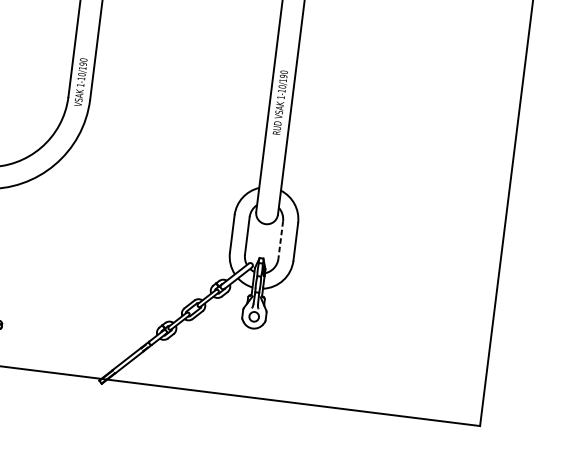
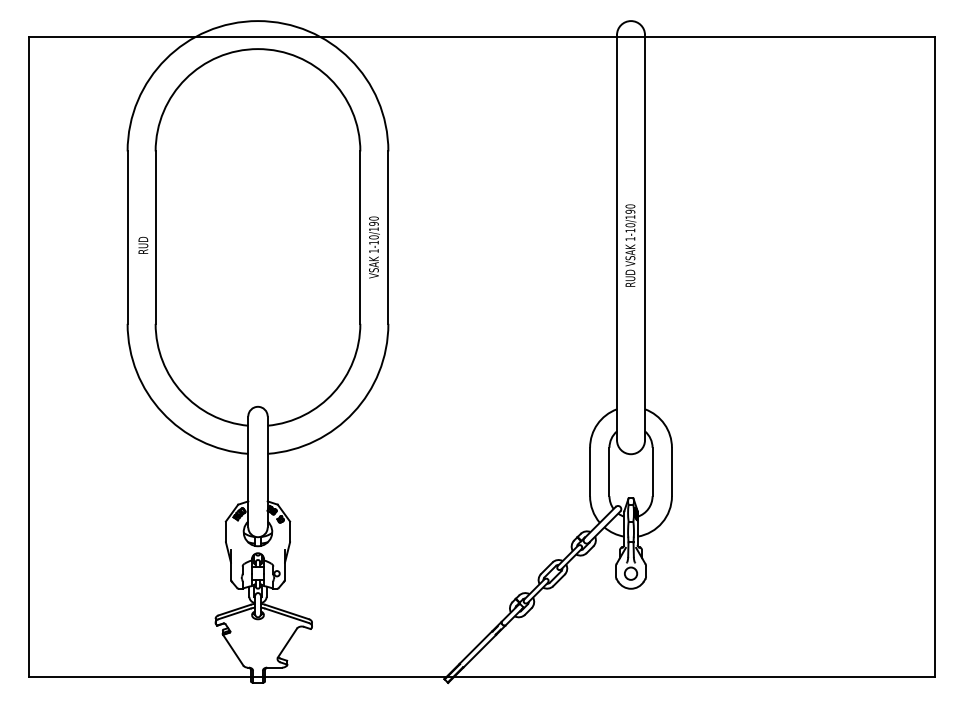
text: (81, 82) -> (374, 247), moved
text: (280, 102) -> (630, 245), moved
line: (280, 240) -> (652, 472), dashed -> solid

